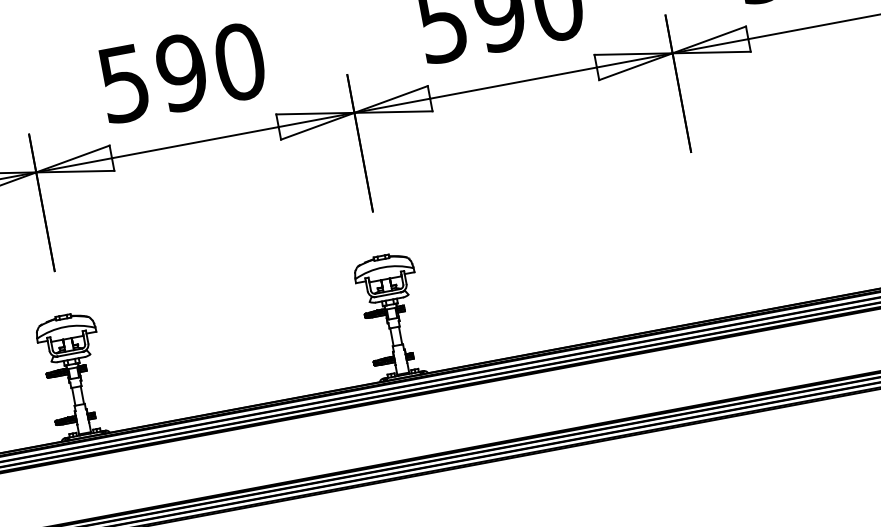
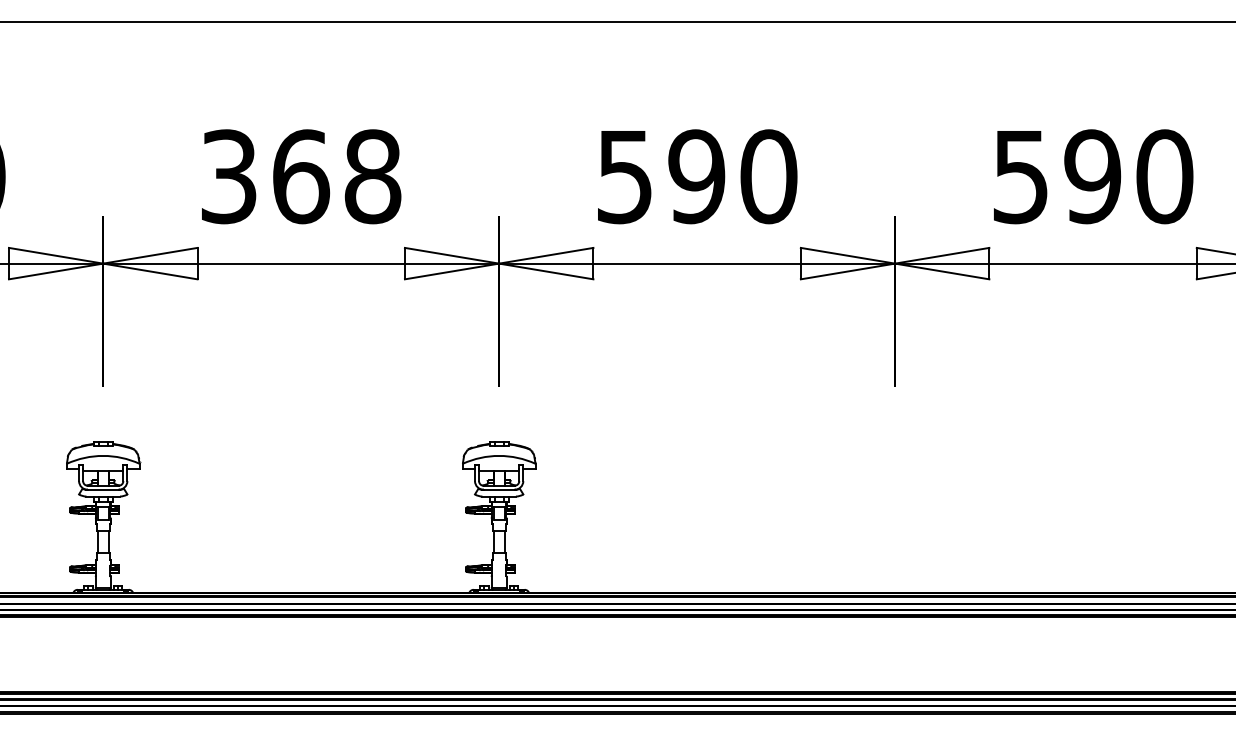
text: (182, 72) -> (301, 176), 590 -> 368

